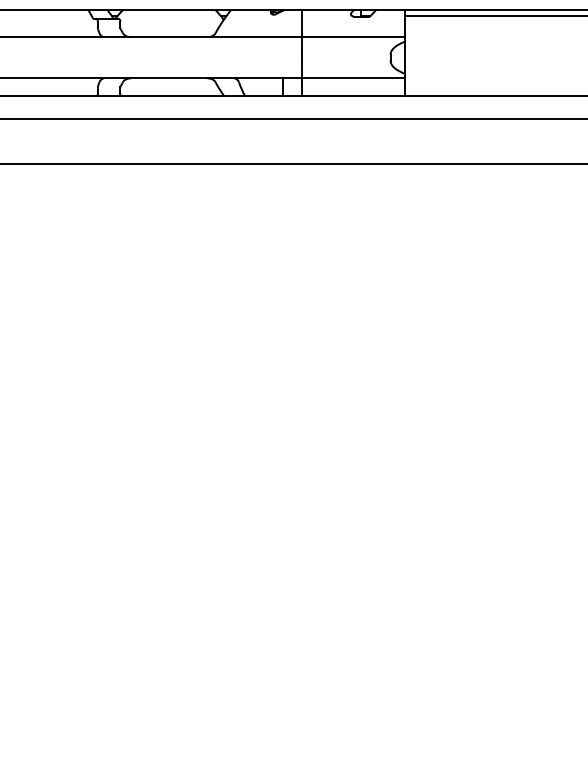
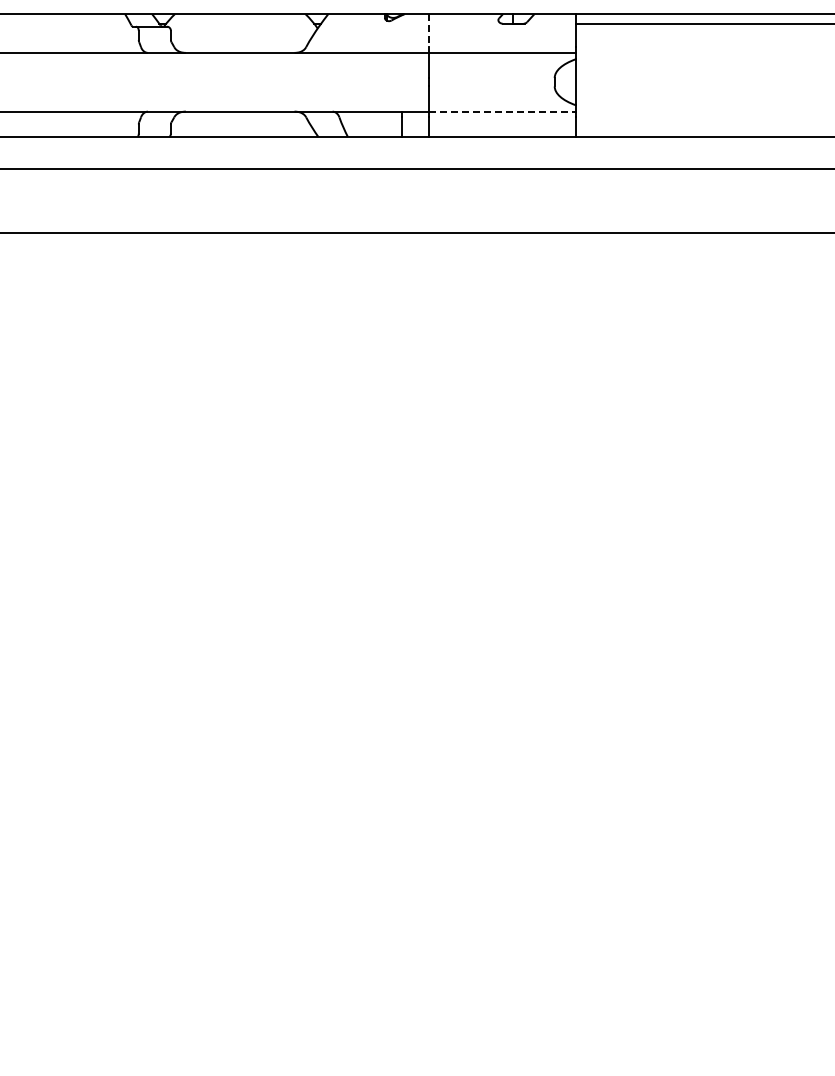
line: (301, 22) -> (428, 31), solid -> dashed
line: (353, 78) -> (502, 111), solid -> dashed

